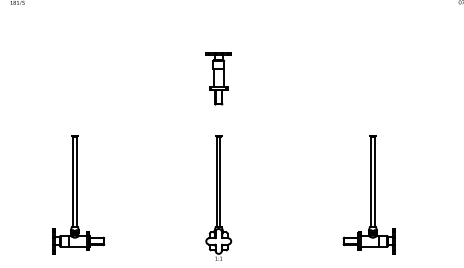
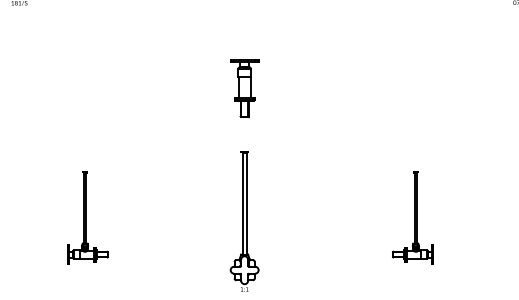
part: (78, 194) -> (87, 217), size x0.7
part: (368, 194) -> (412, 217), size x0.7

